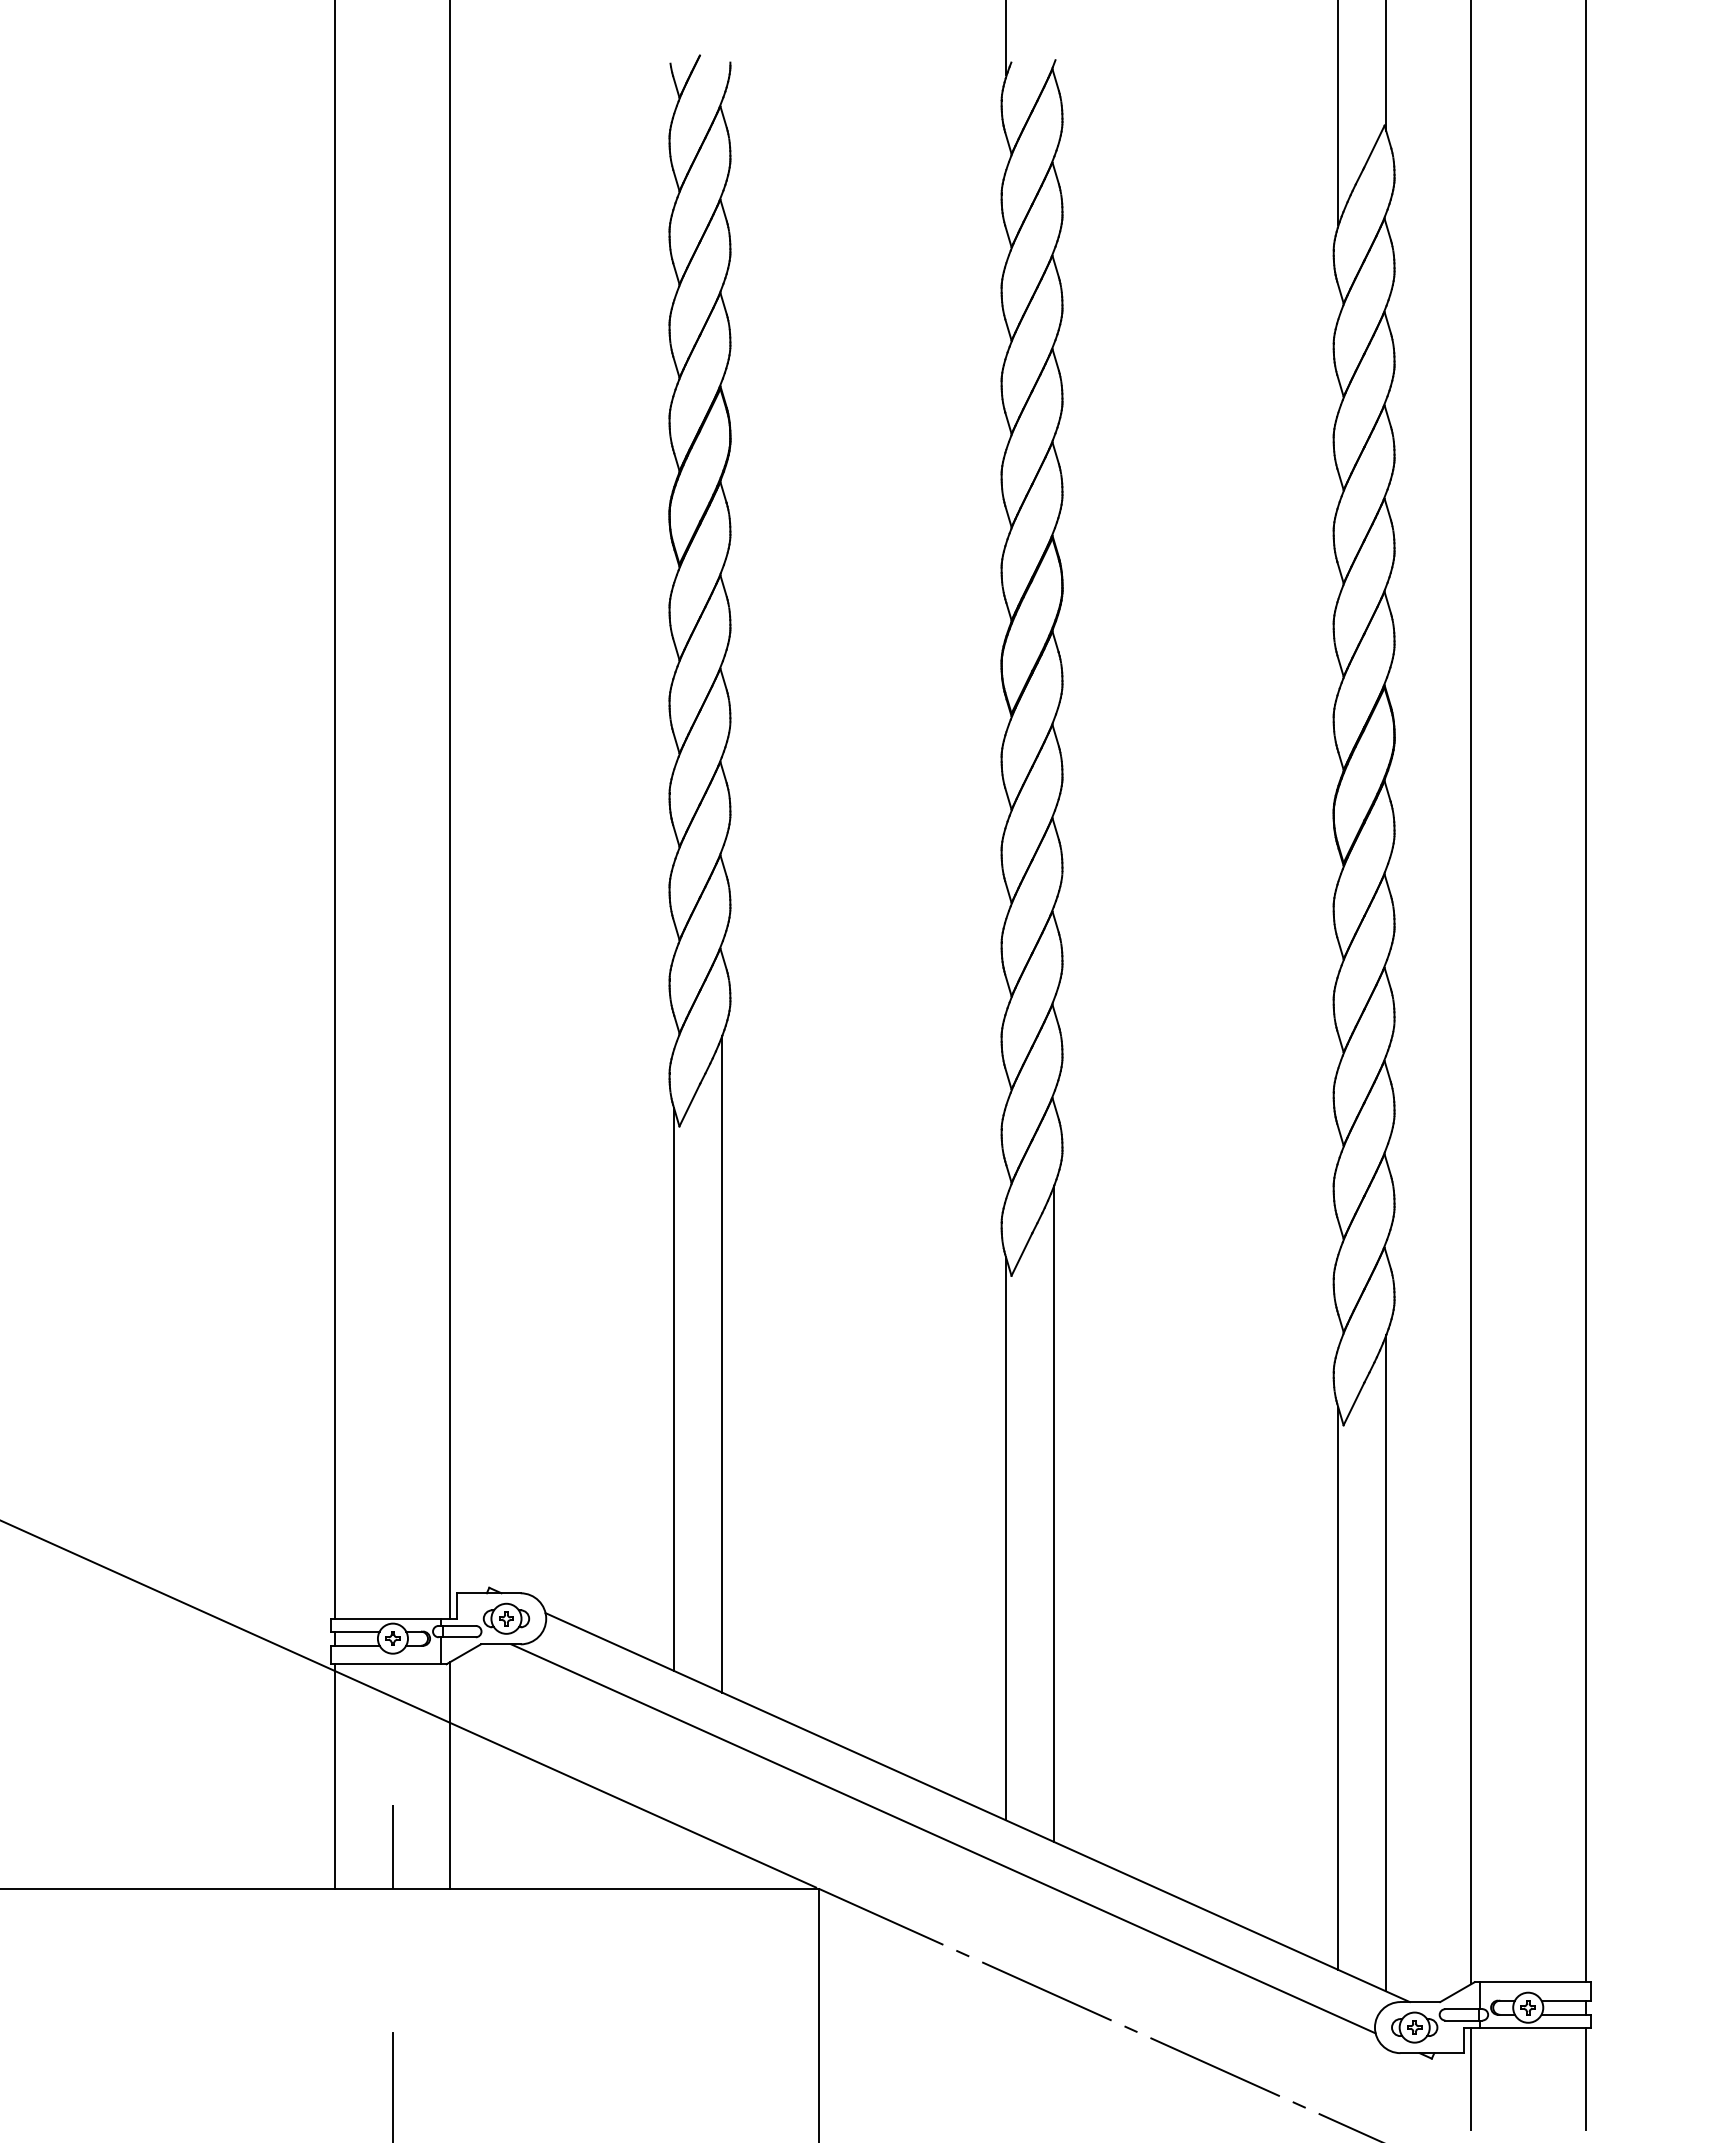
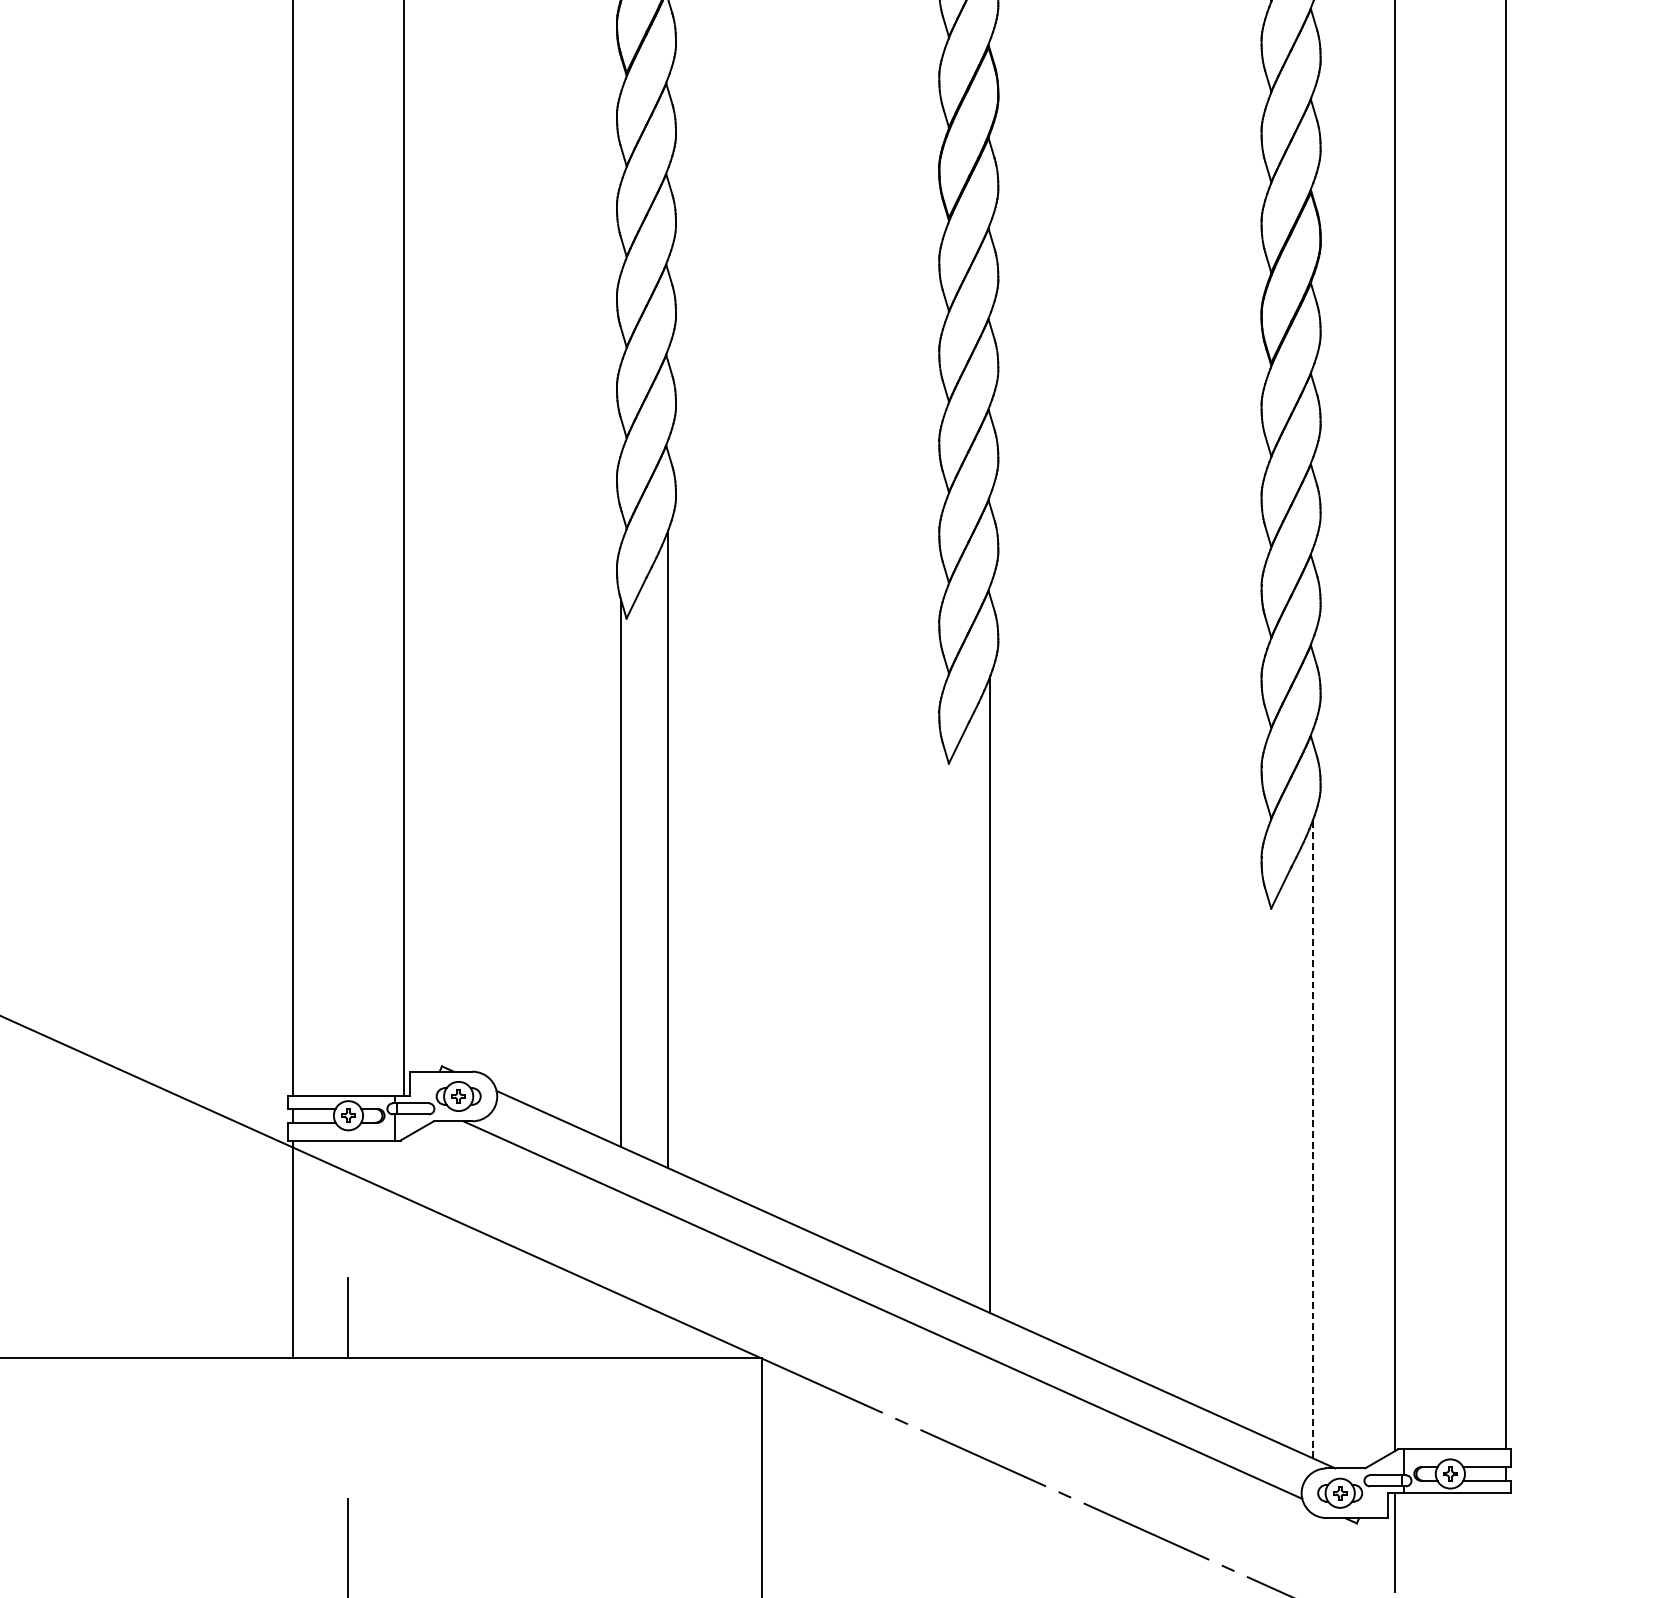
line: (1006, 1538) -> (943, 1018), removed
line: (1386, 1662) -> (1312, 1138), solid -> dashed
line: (1338, 1687) -> (1266, 1163), removed
line: (450, 1774) -> (404, 1247), removed
line: (1585, 2078) -> (1505, 1542), removed

